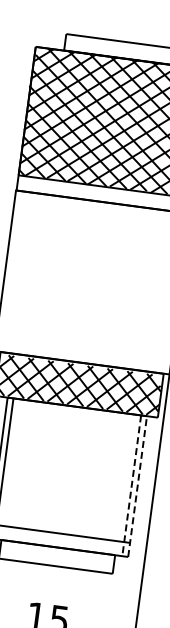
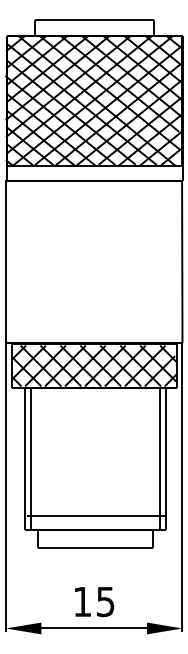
line: (131, 486) -> (159, 459), dashed -> solid
line: (137, 486) -> (165, 458), dashed -> solid

